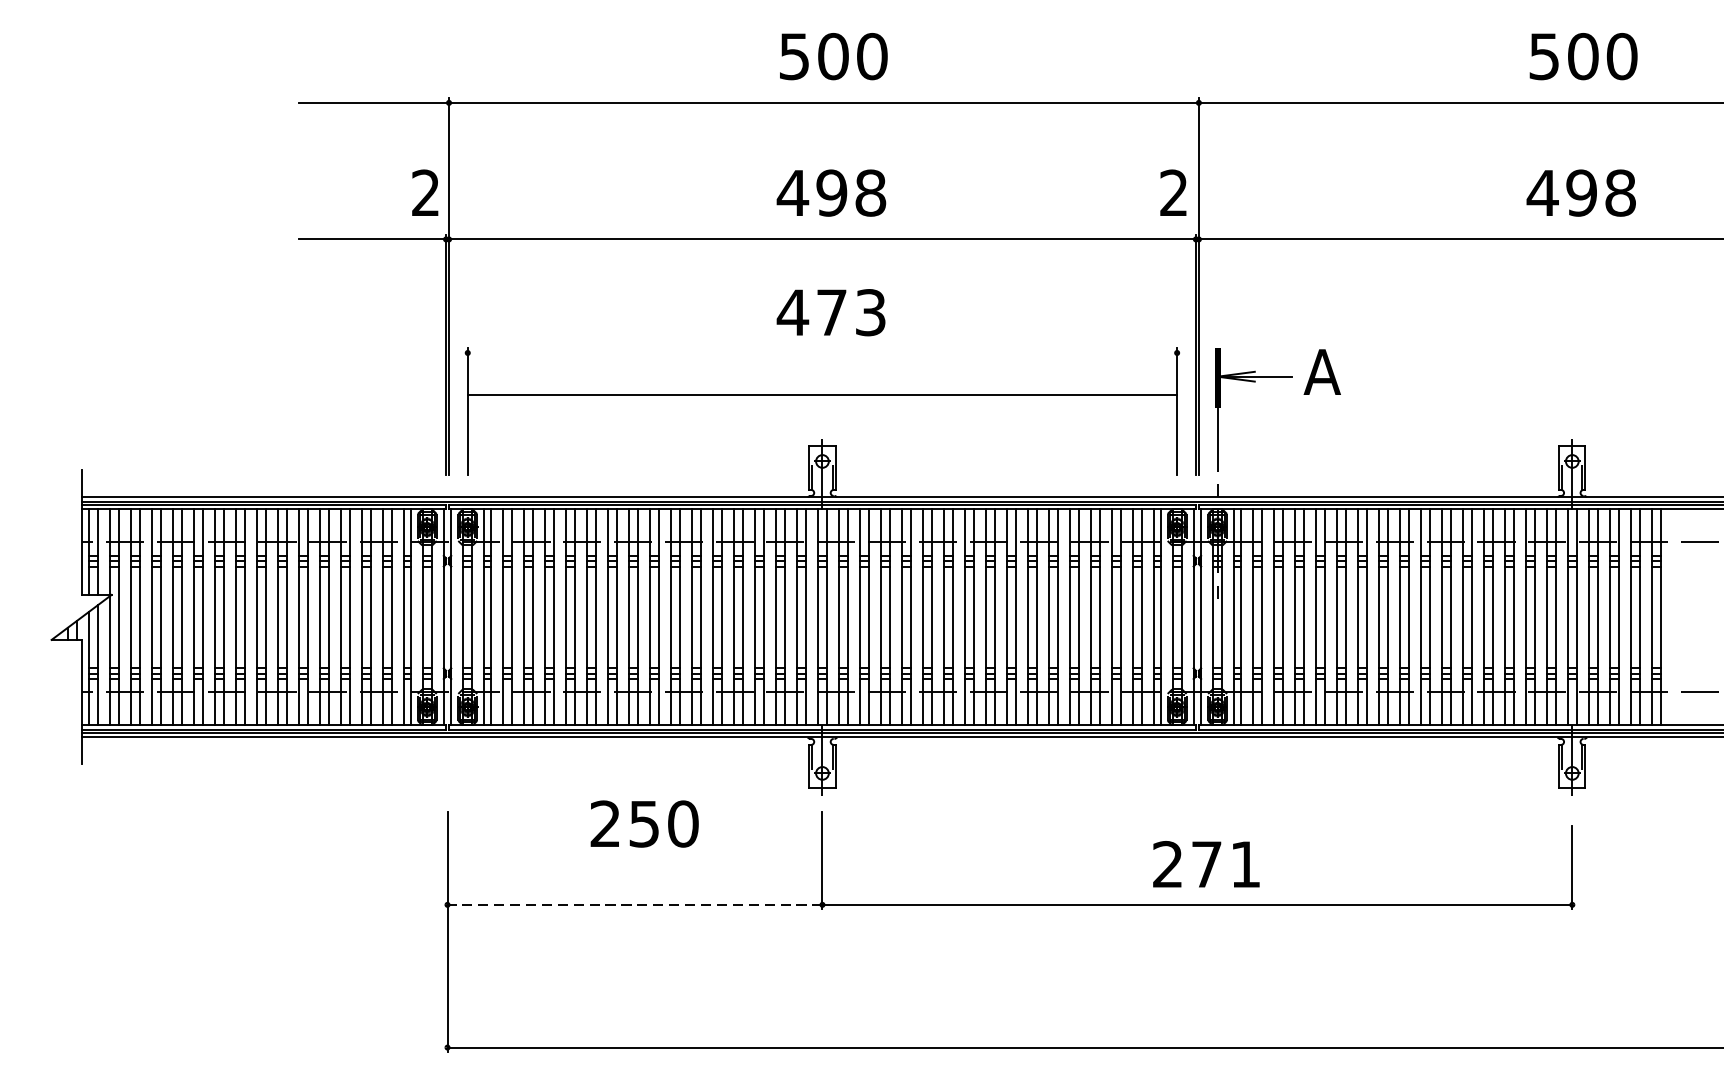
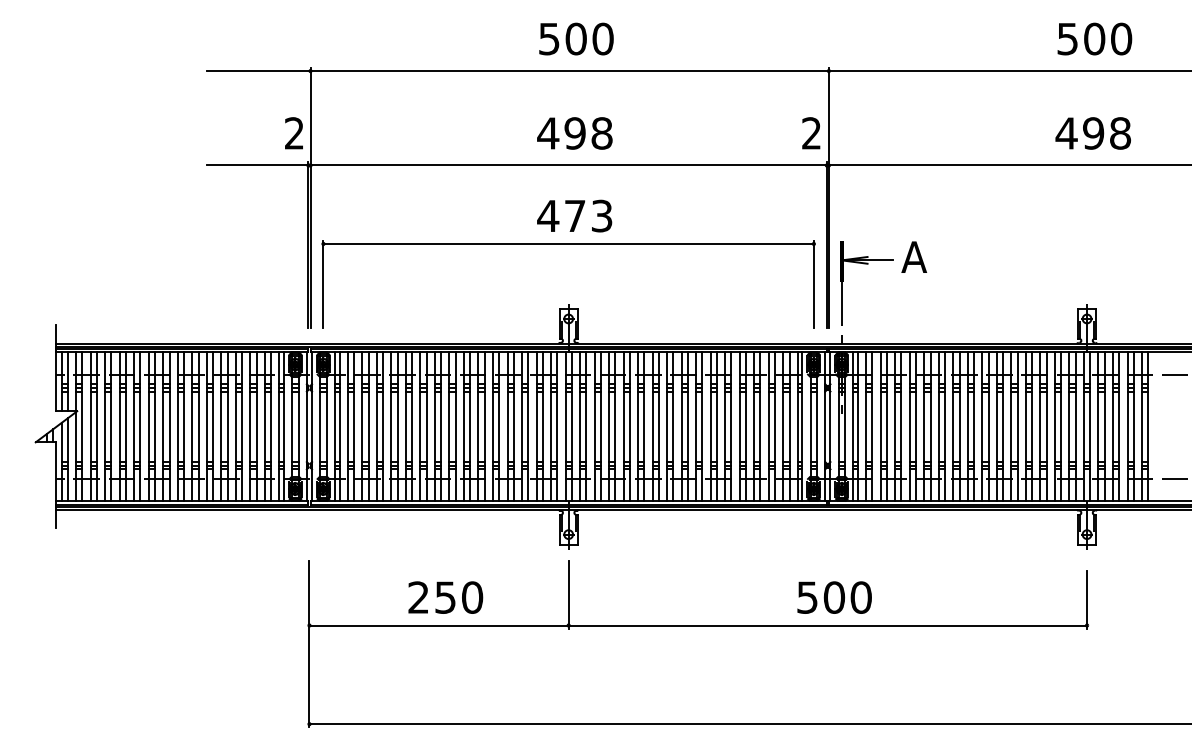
line: (822, 394) -> (568, 243), moved
text: (644, 823) -> (445, 597), moved
text: (1206, 864) -> (834, 597), 271 -> 500
line: (635, 904) -> (439, 625), dashed -> solid

